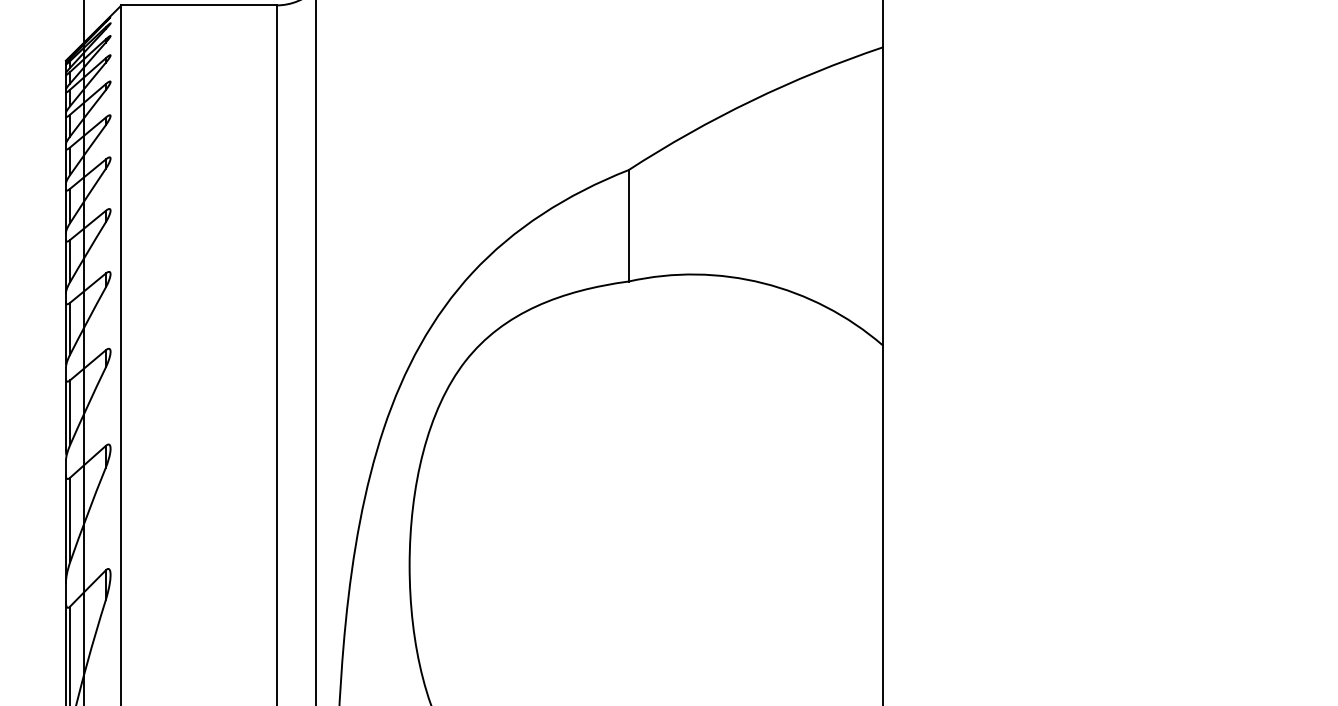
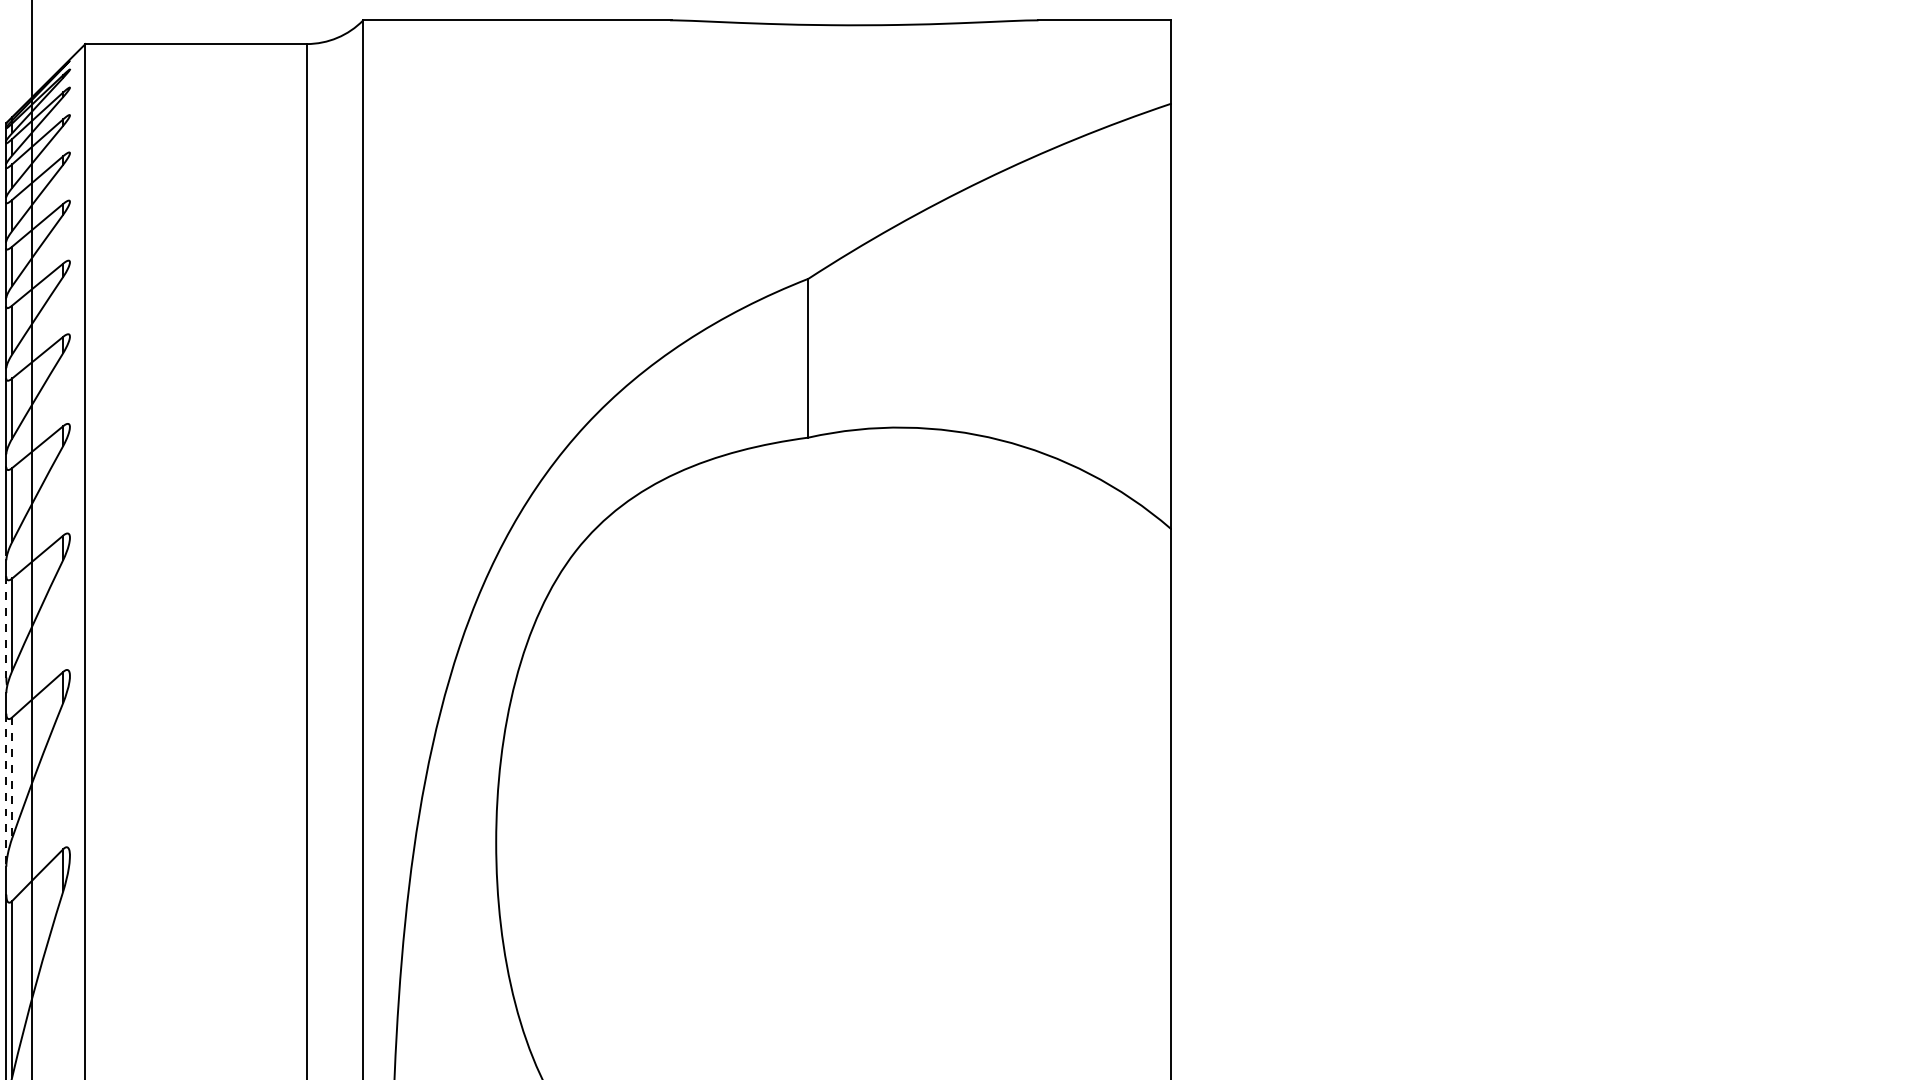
line: (66, 414) -> (6, 626), solid -> dashed
line: (70, 520) -> (12, 778), solid -> dashed
line: (66, 529) -> (6, 790), solid -> dashed

